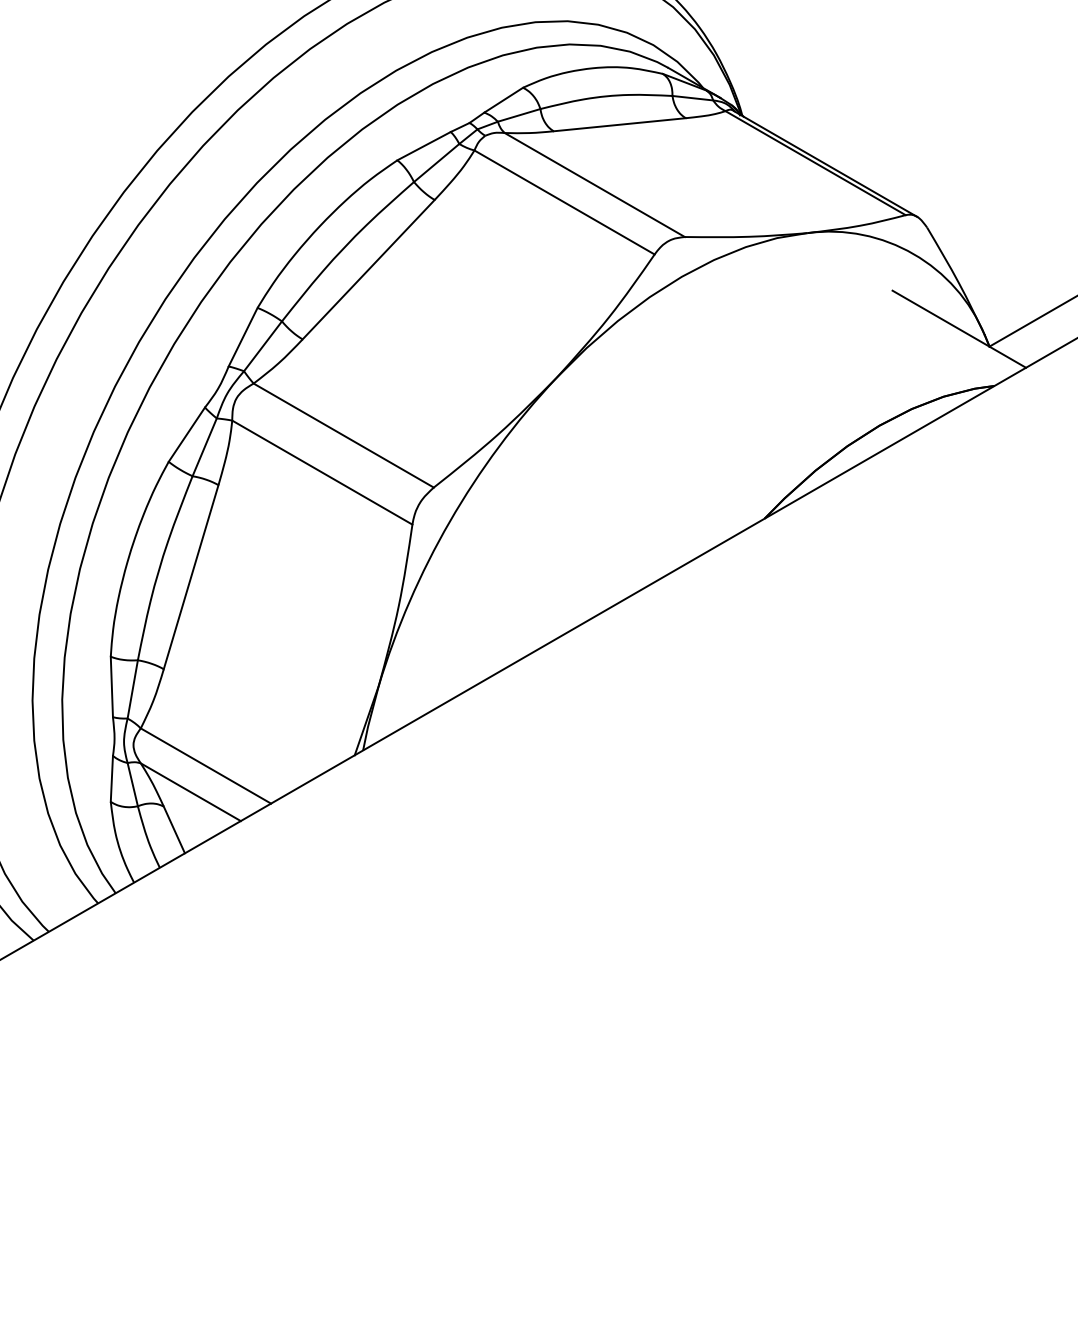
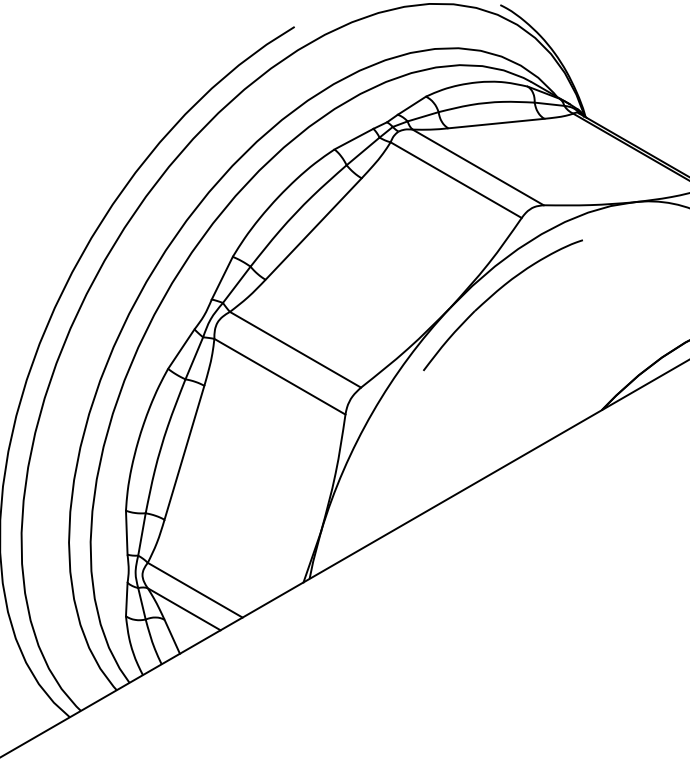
part: (615, 361) -> (493, 295), added

